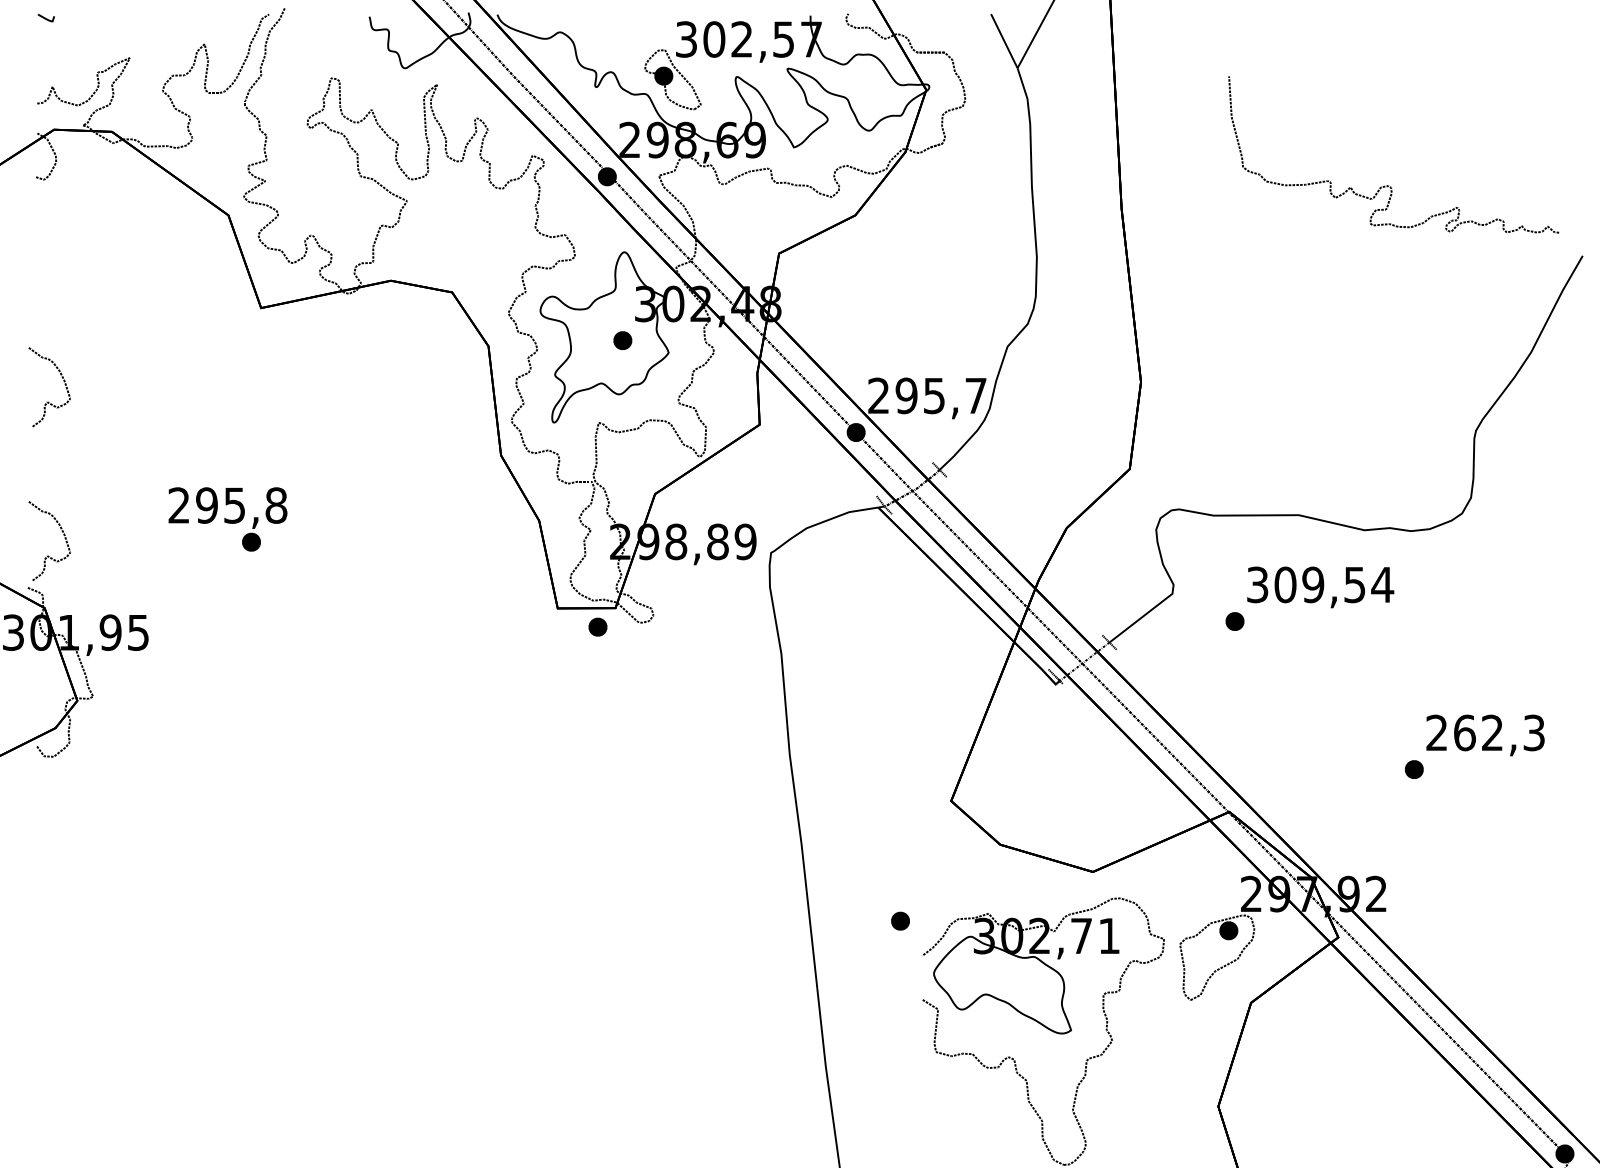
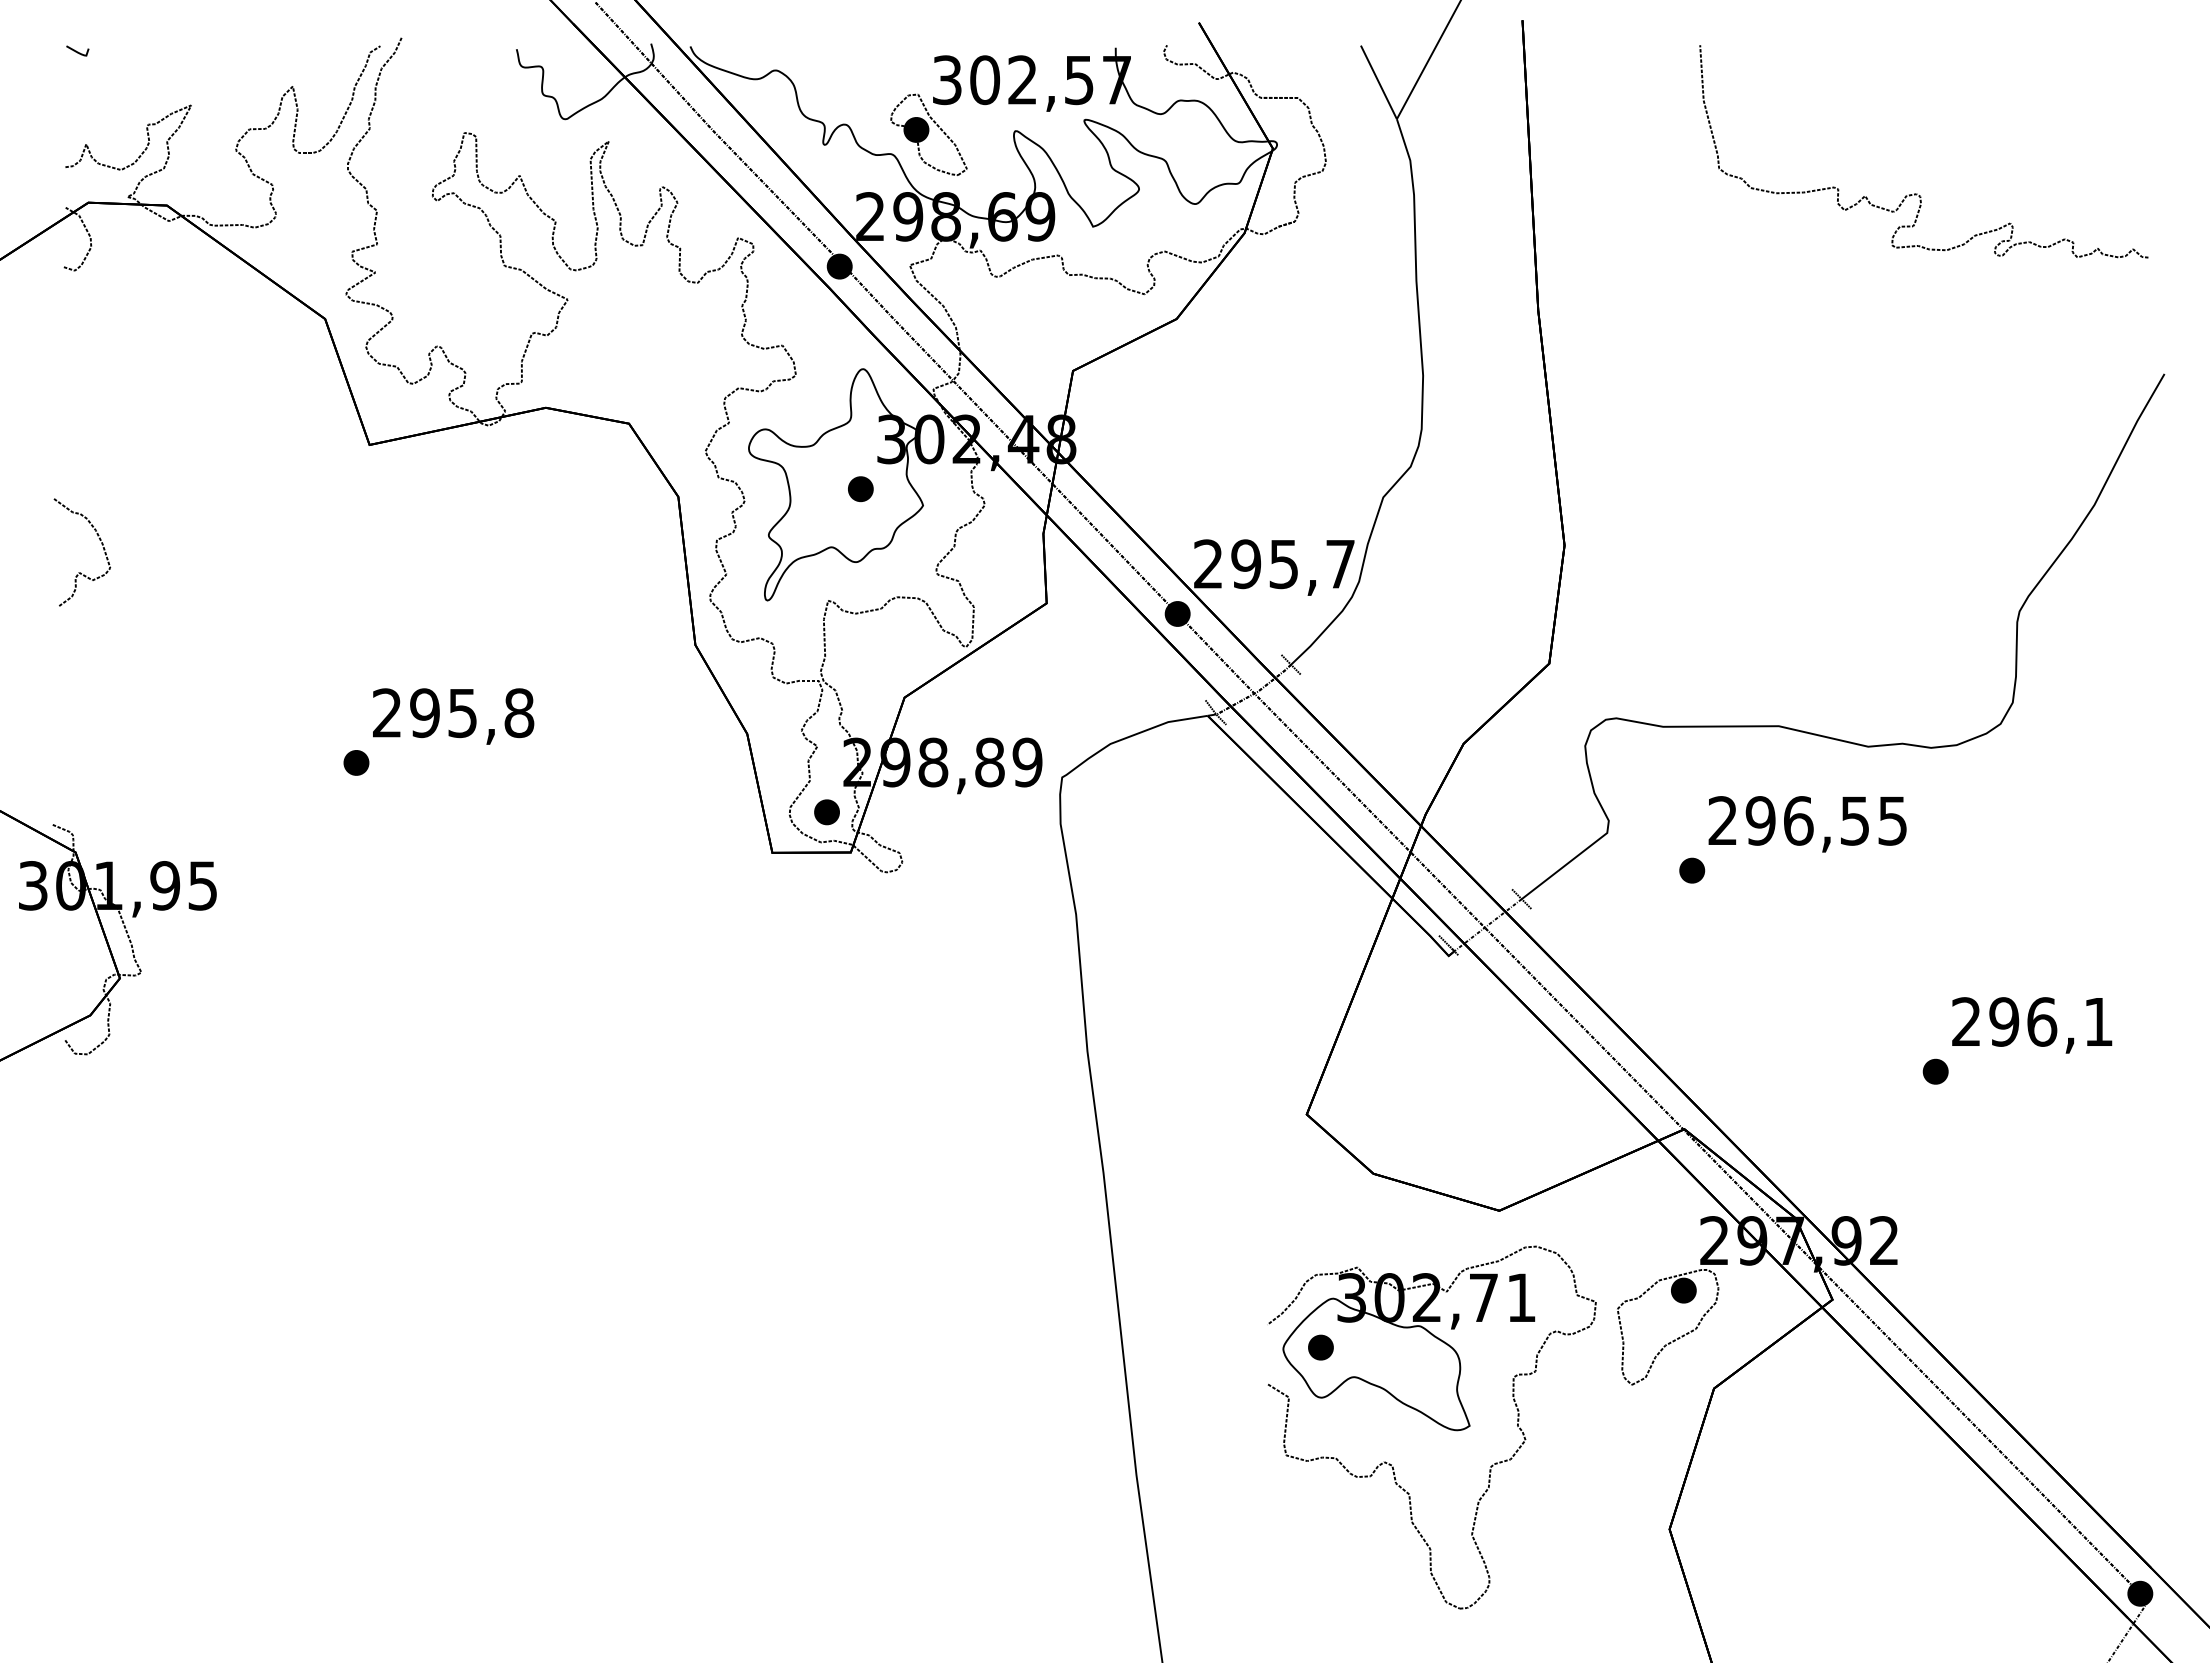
curve: (1389, 185) -> (1917, 193), moved
text: (227, 508) -> (453, 716), moved
curve: (48, 555) -> (80, 781), removed
text: (1320, 584) -> (1808, 820), 309,54 -> 296,55
part: (597, 627) -> (826, 812), moved
text: (1498, 732) -> (2050, 1021), 262,3 -> 296,1
part: (900, 921) -> (1320, 1347), moved

